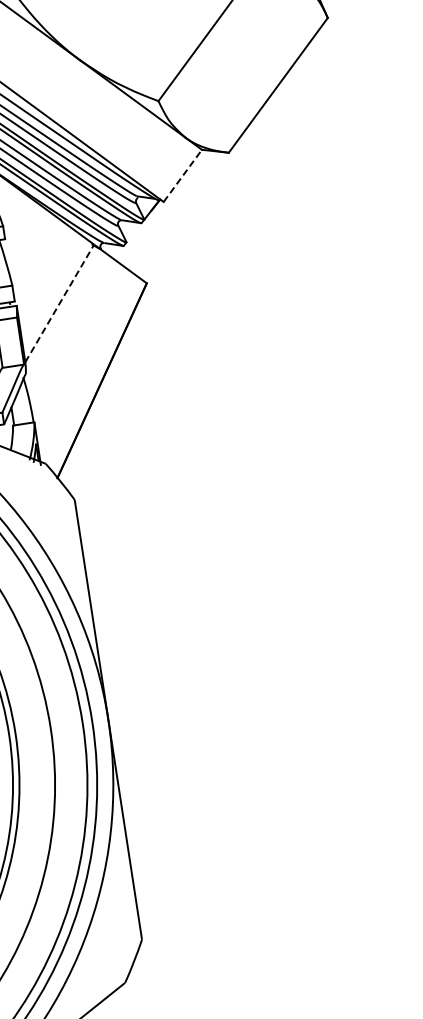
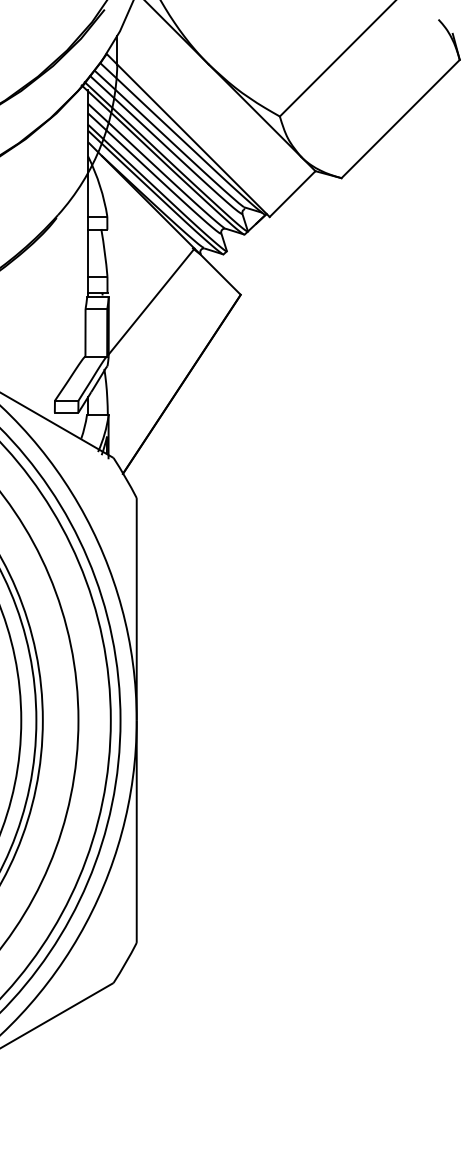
line: (182, 175) -> (292, 193), dashed -> solid
line: (59, 303) -> (151, 301), dashed -> solid

